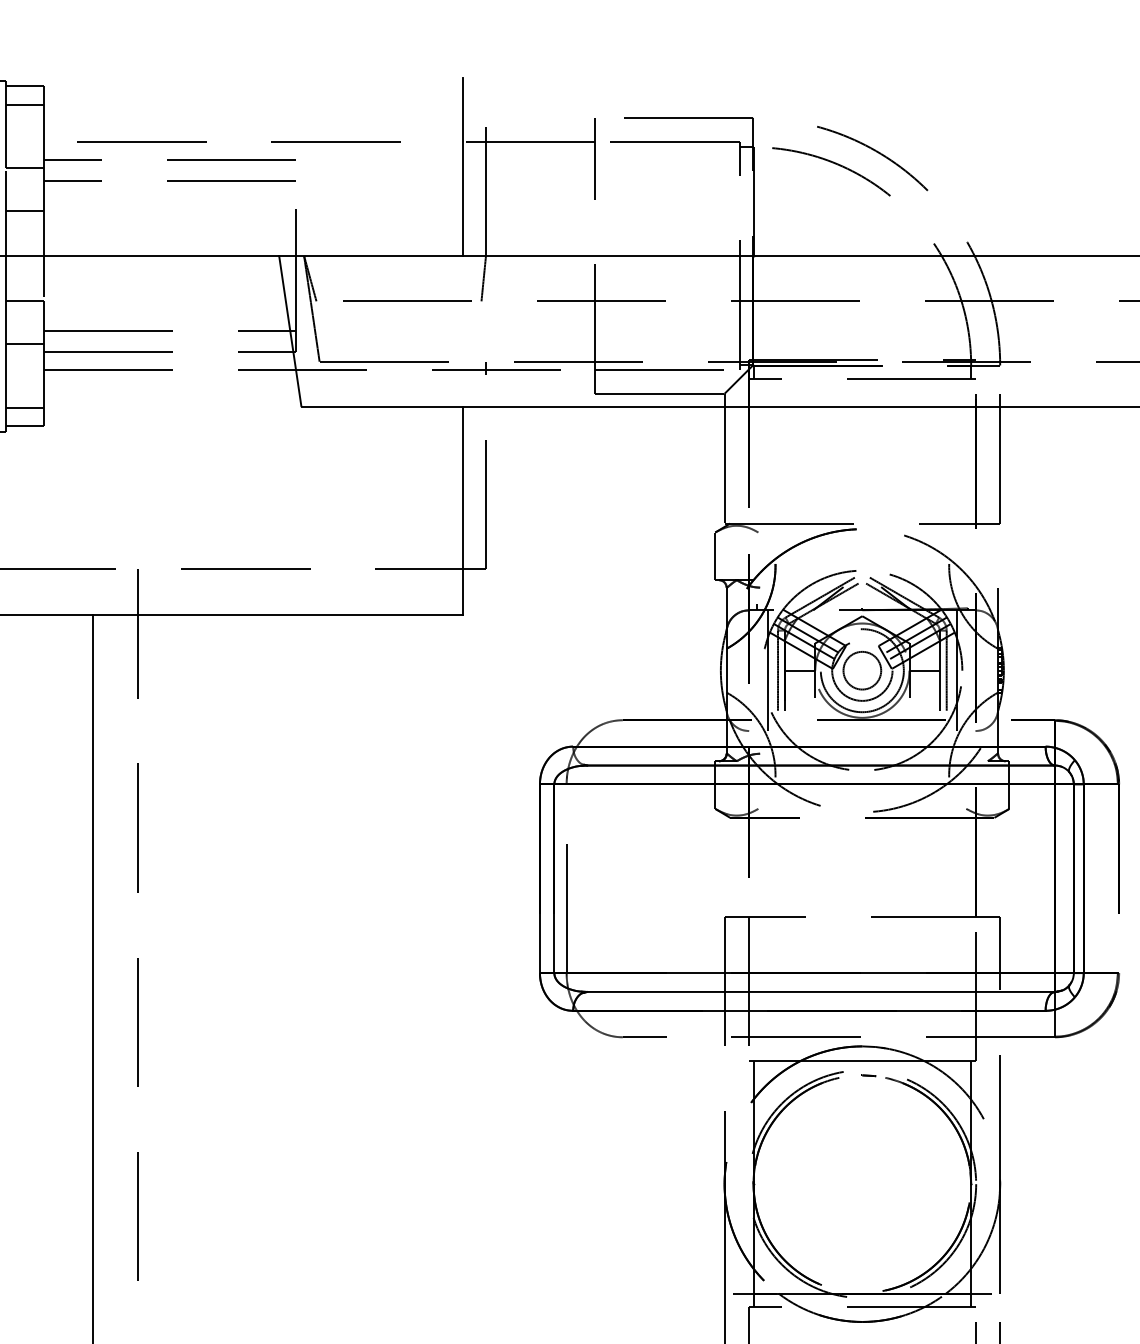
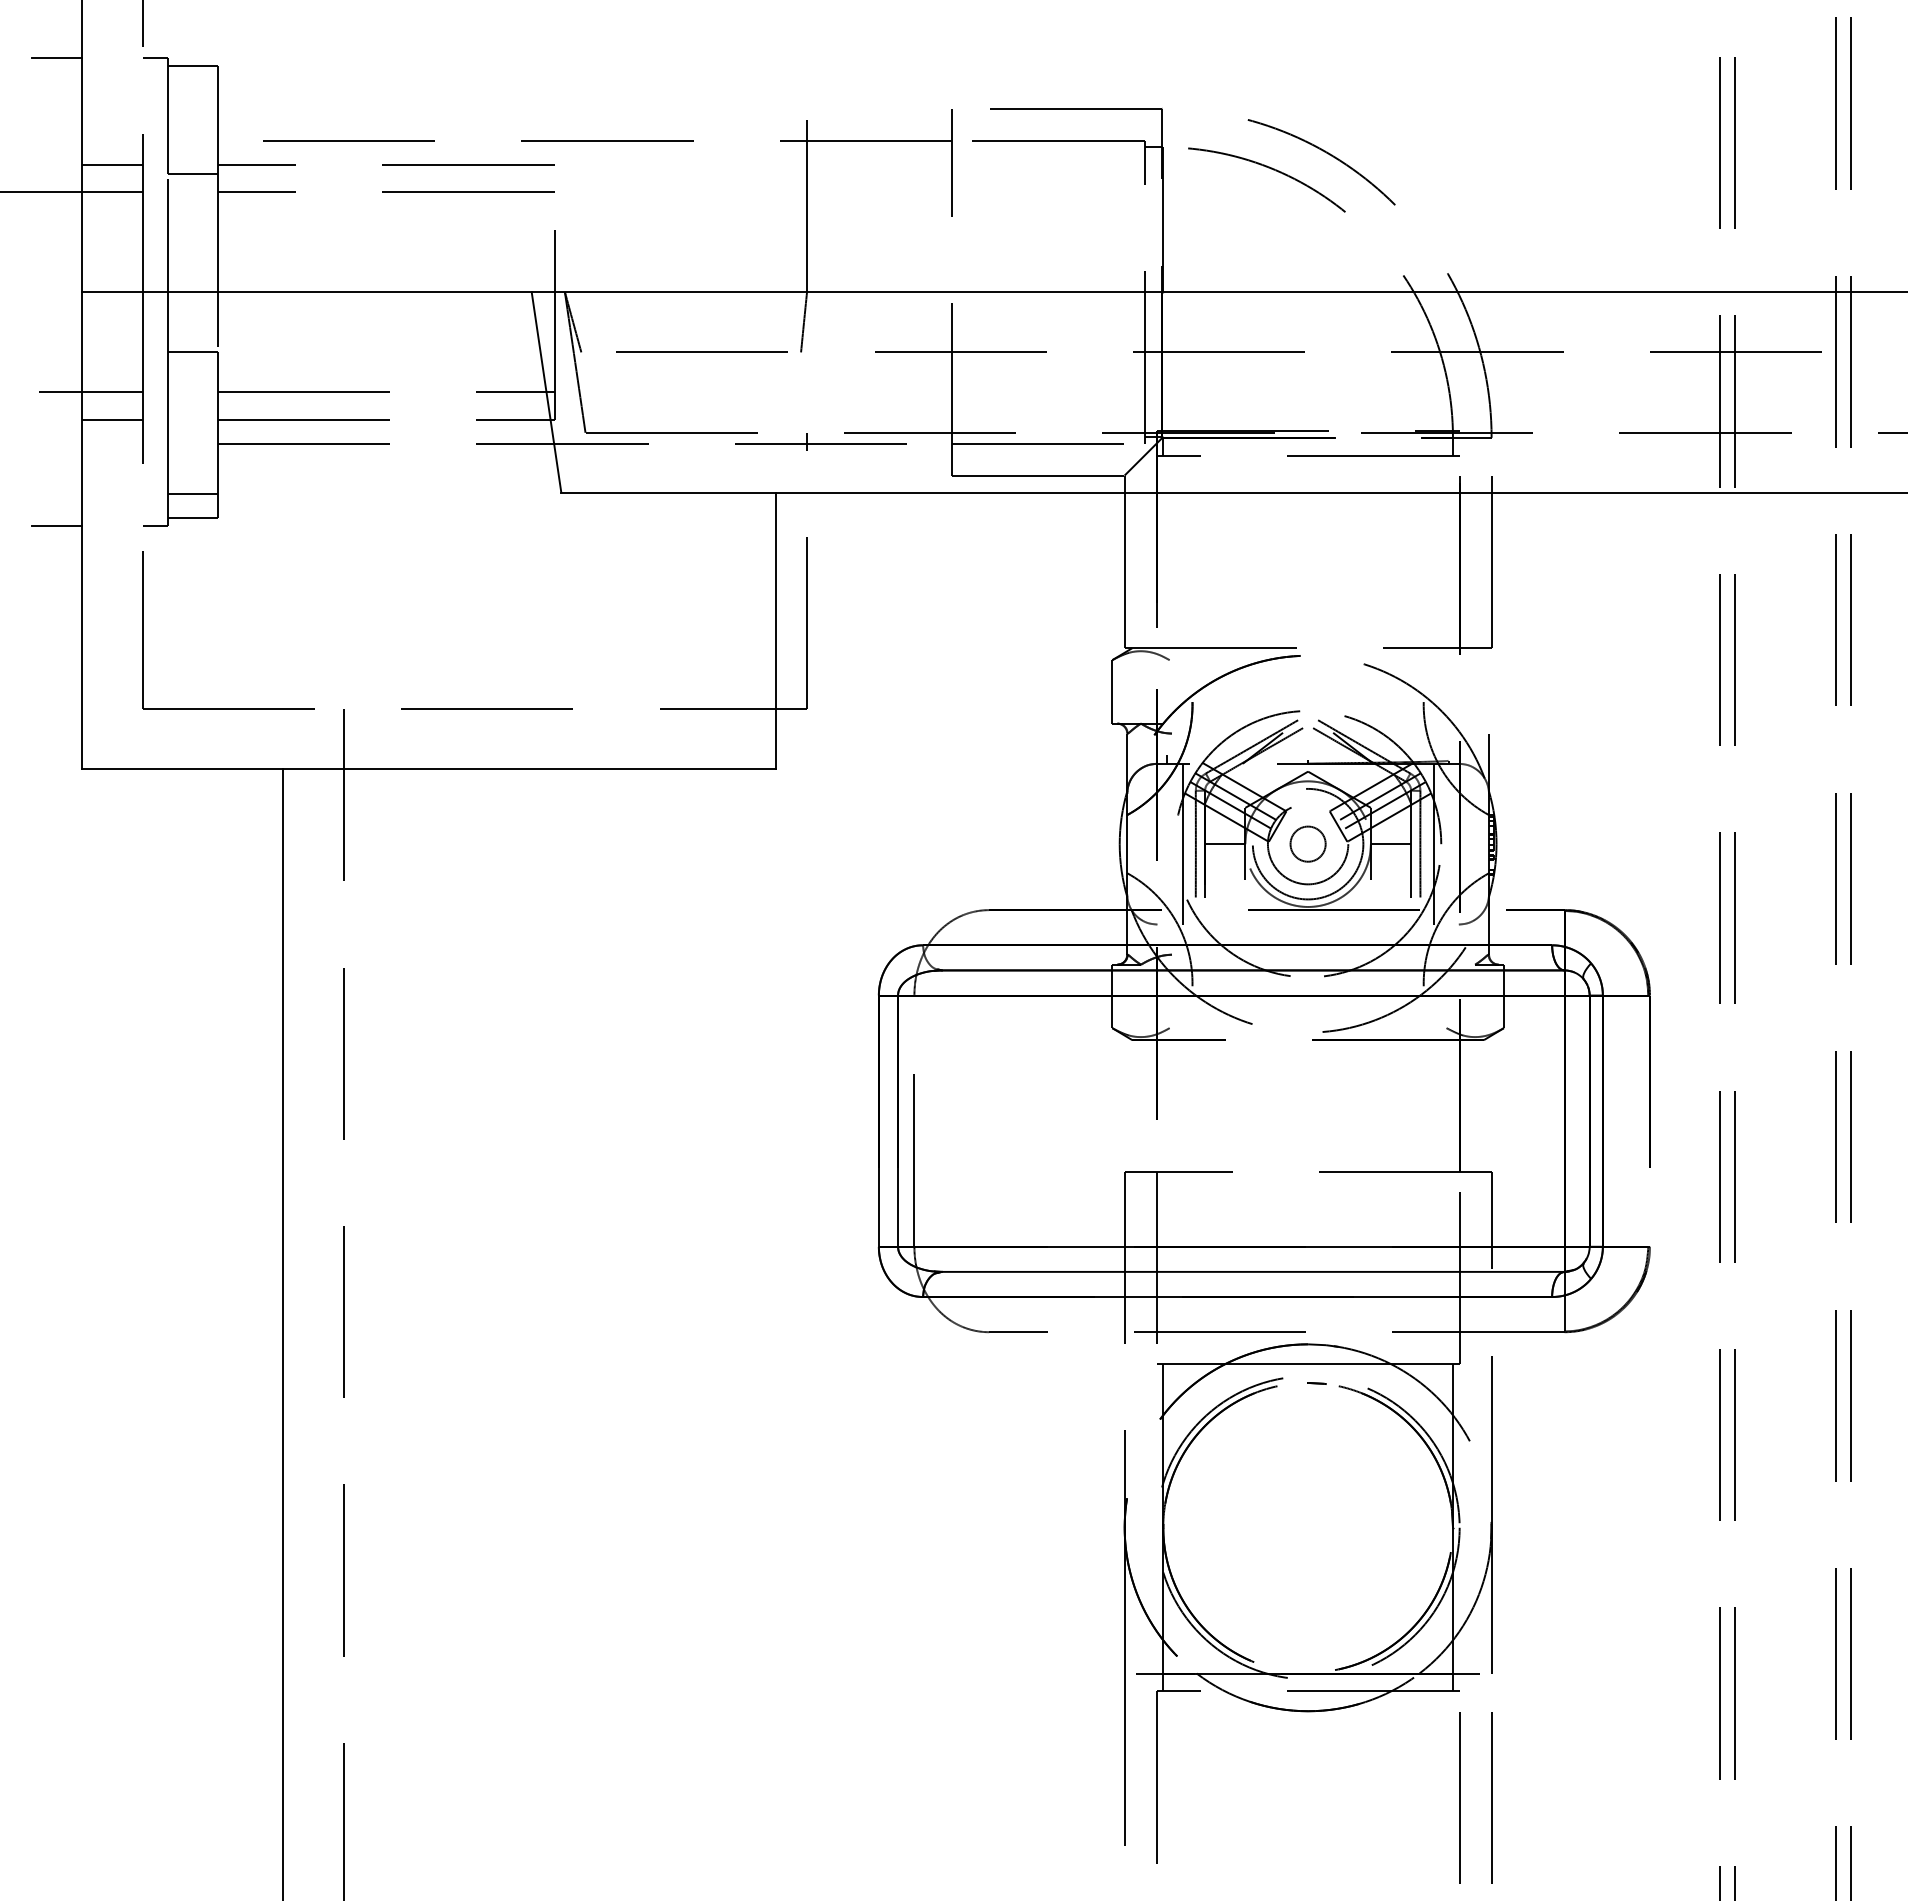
line: (24, 104) -> (192, 90), removed
line: (463, 166) -> (776, 173), removed
line: (24, 211) -> (192, 232), removed
line: (24, 344) -> (192, 409), removed
circle: (862, 670) -> (1308, 844), size x0.7

